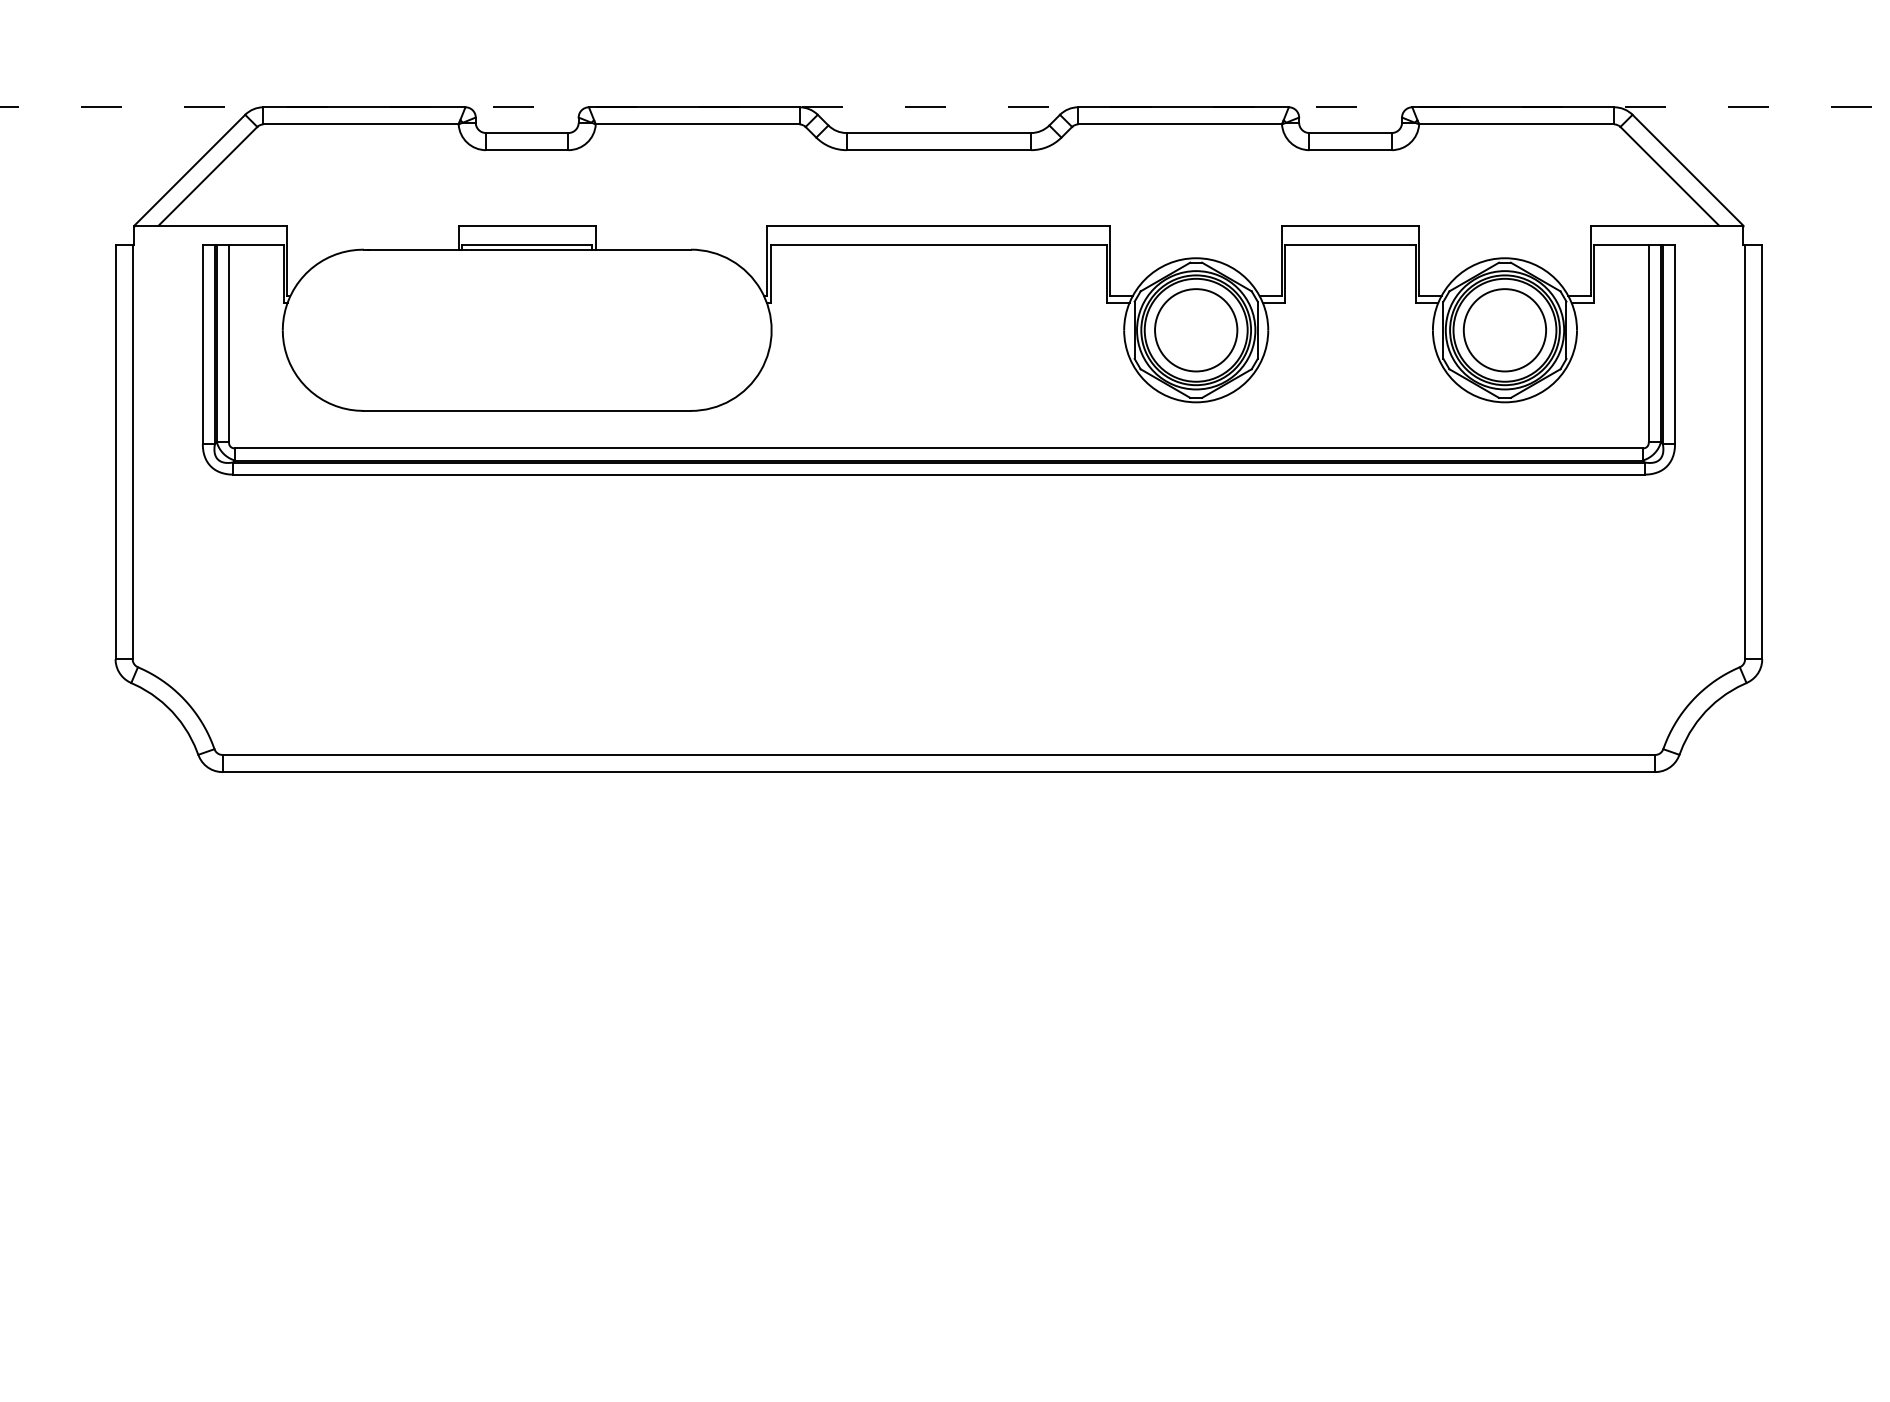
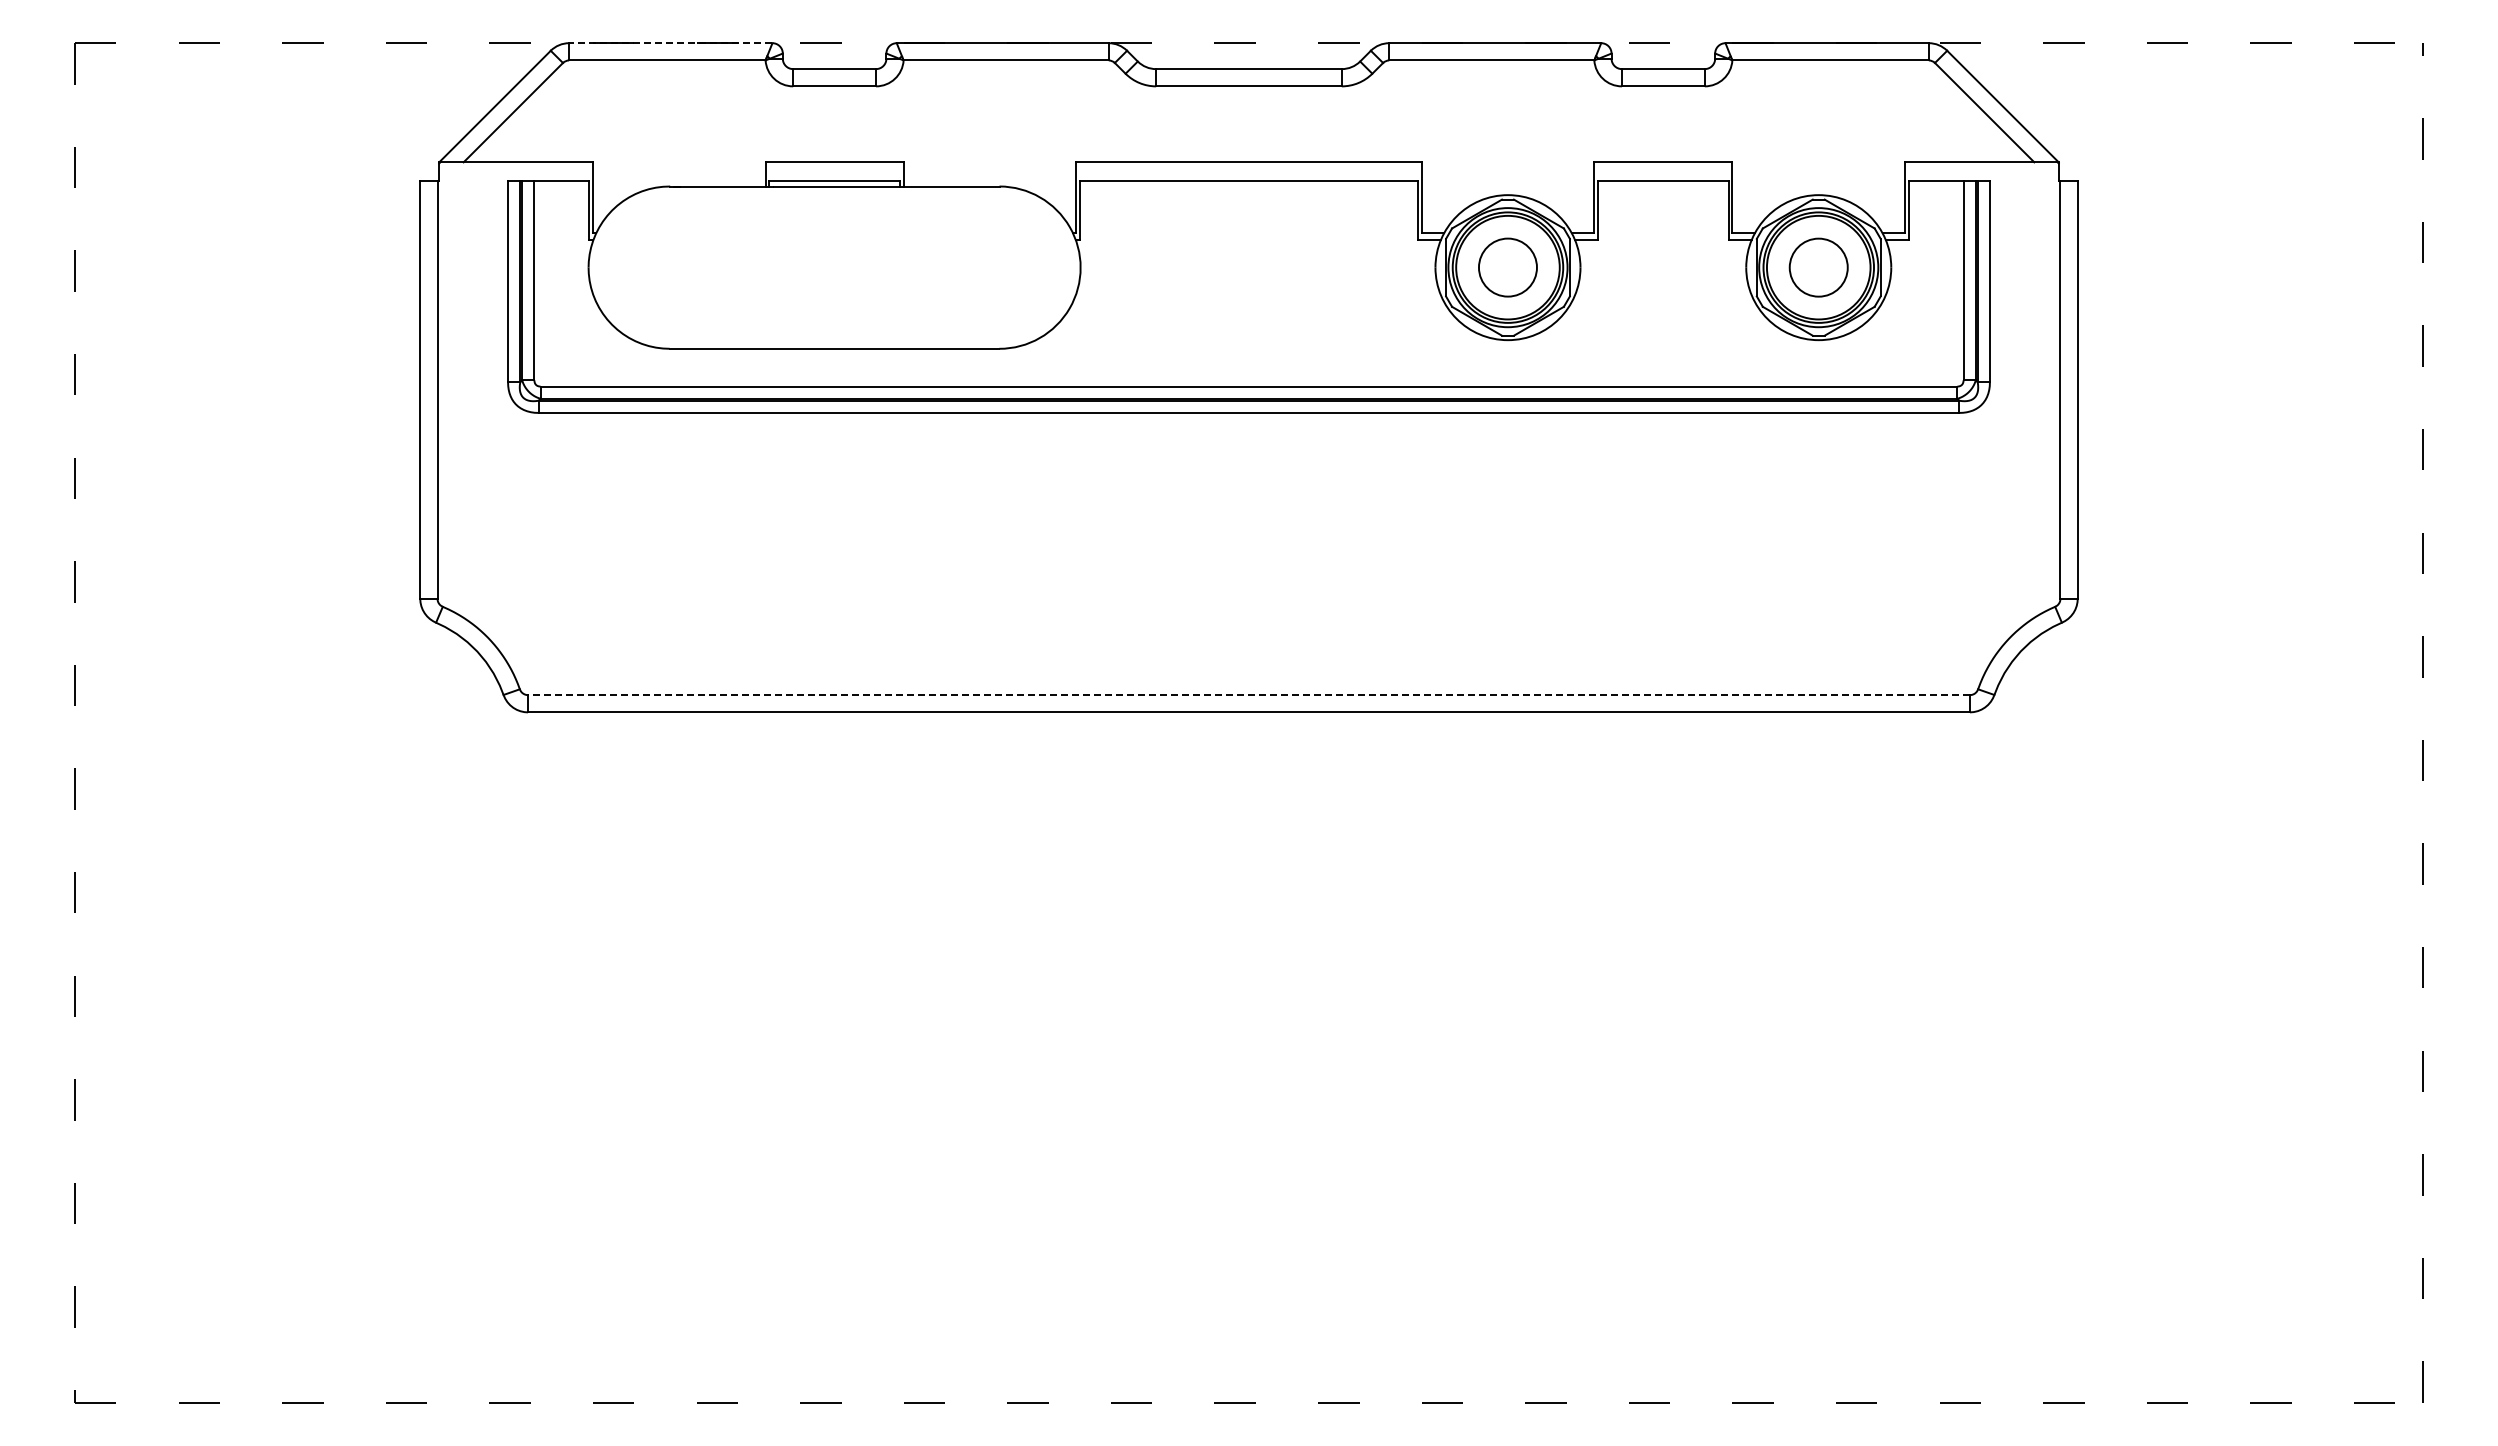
line: (364, 107) -> (670, 43), solid -> dashed
circle: (1195, 330) -> (1507, 267), size x0.7
circle: (1504, 330) -> (1818, 267), size x0.7
line: (939, 755) -> (1249, 695), solid -> dashed

